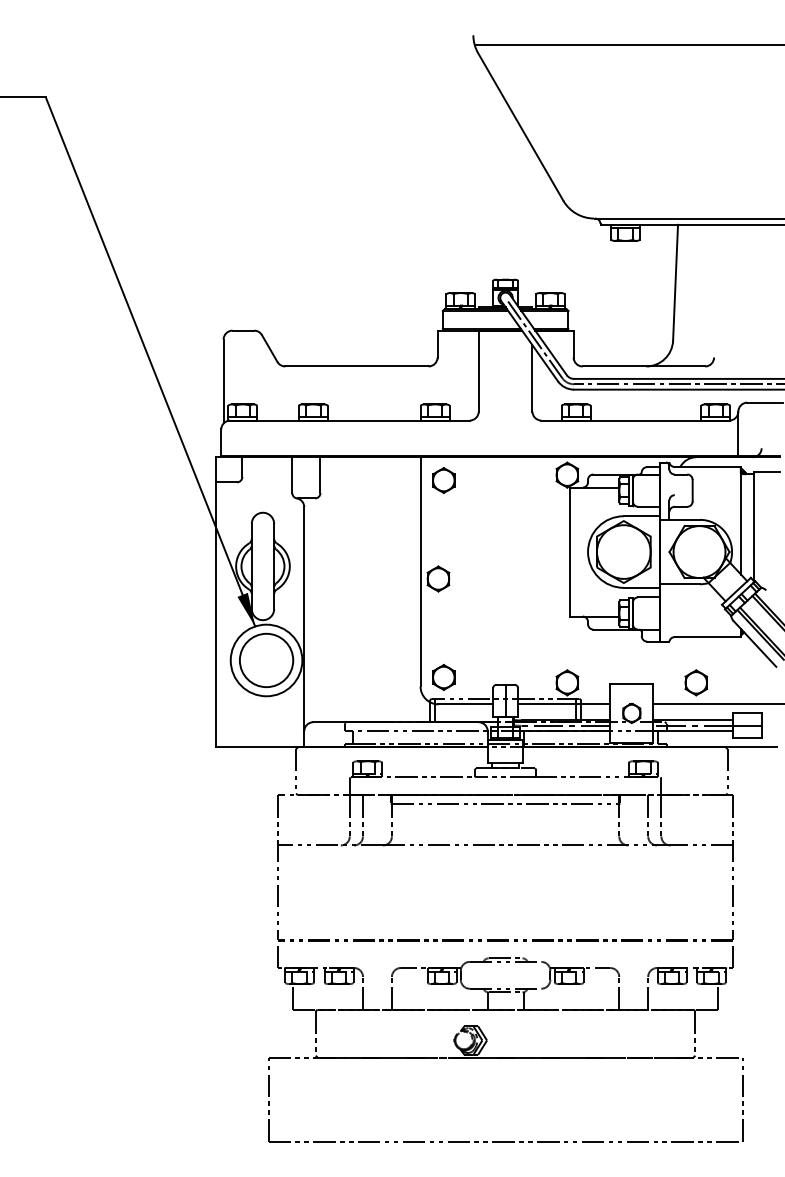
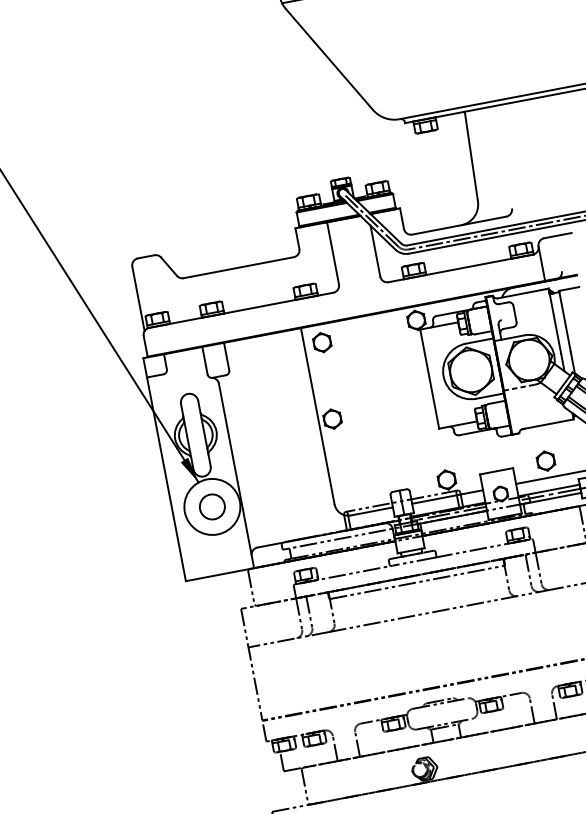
line: (680, 584) -> (519, 387), solid -> dashed
circle: (266, 660) -> (212, 506), size x0.6
part: (443, 677) -> (350, 494), removed

